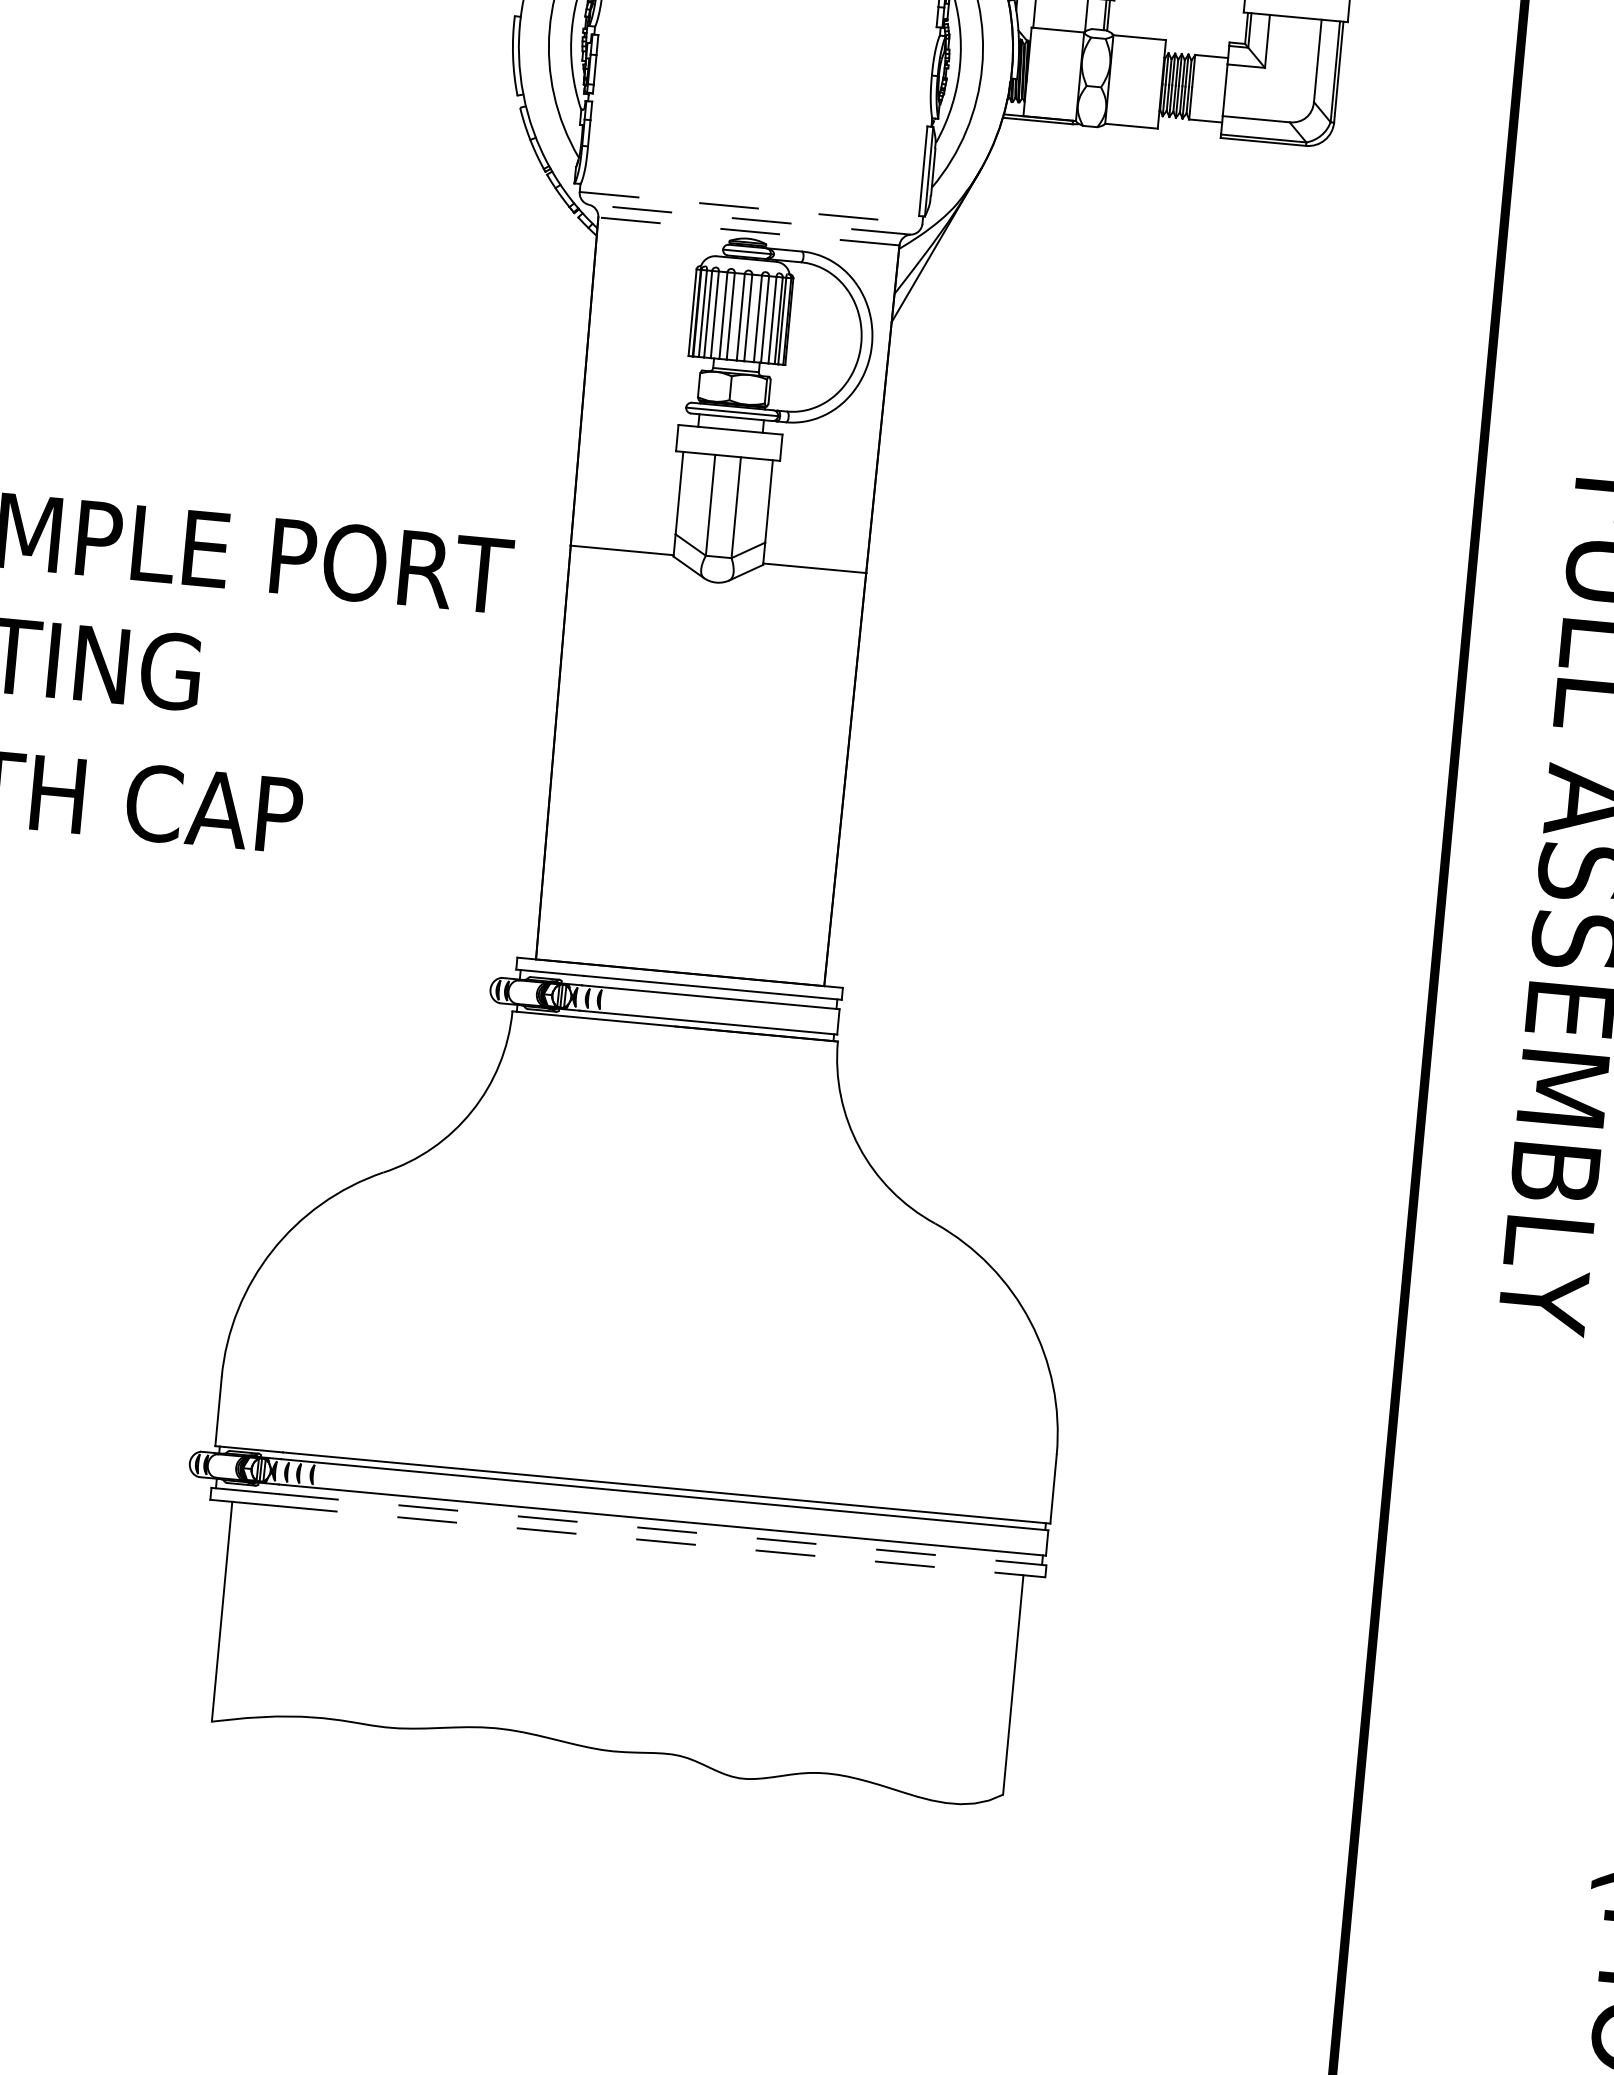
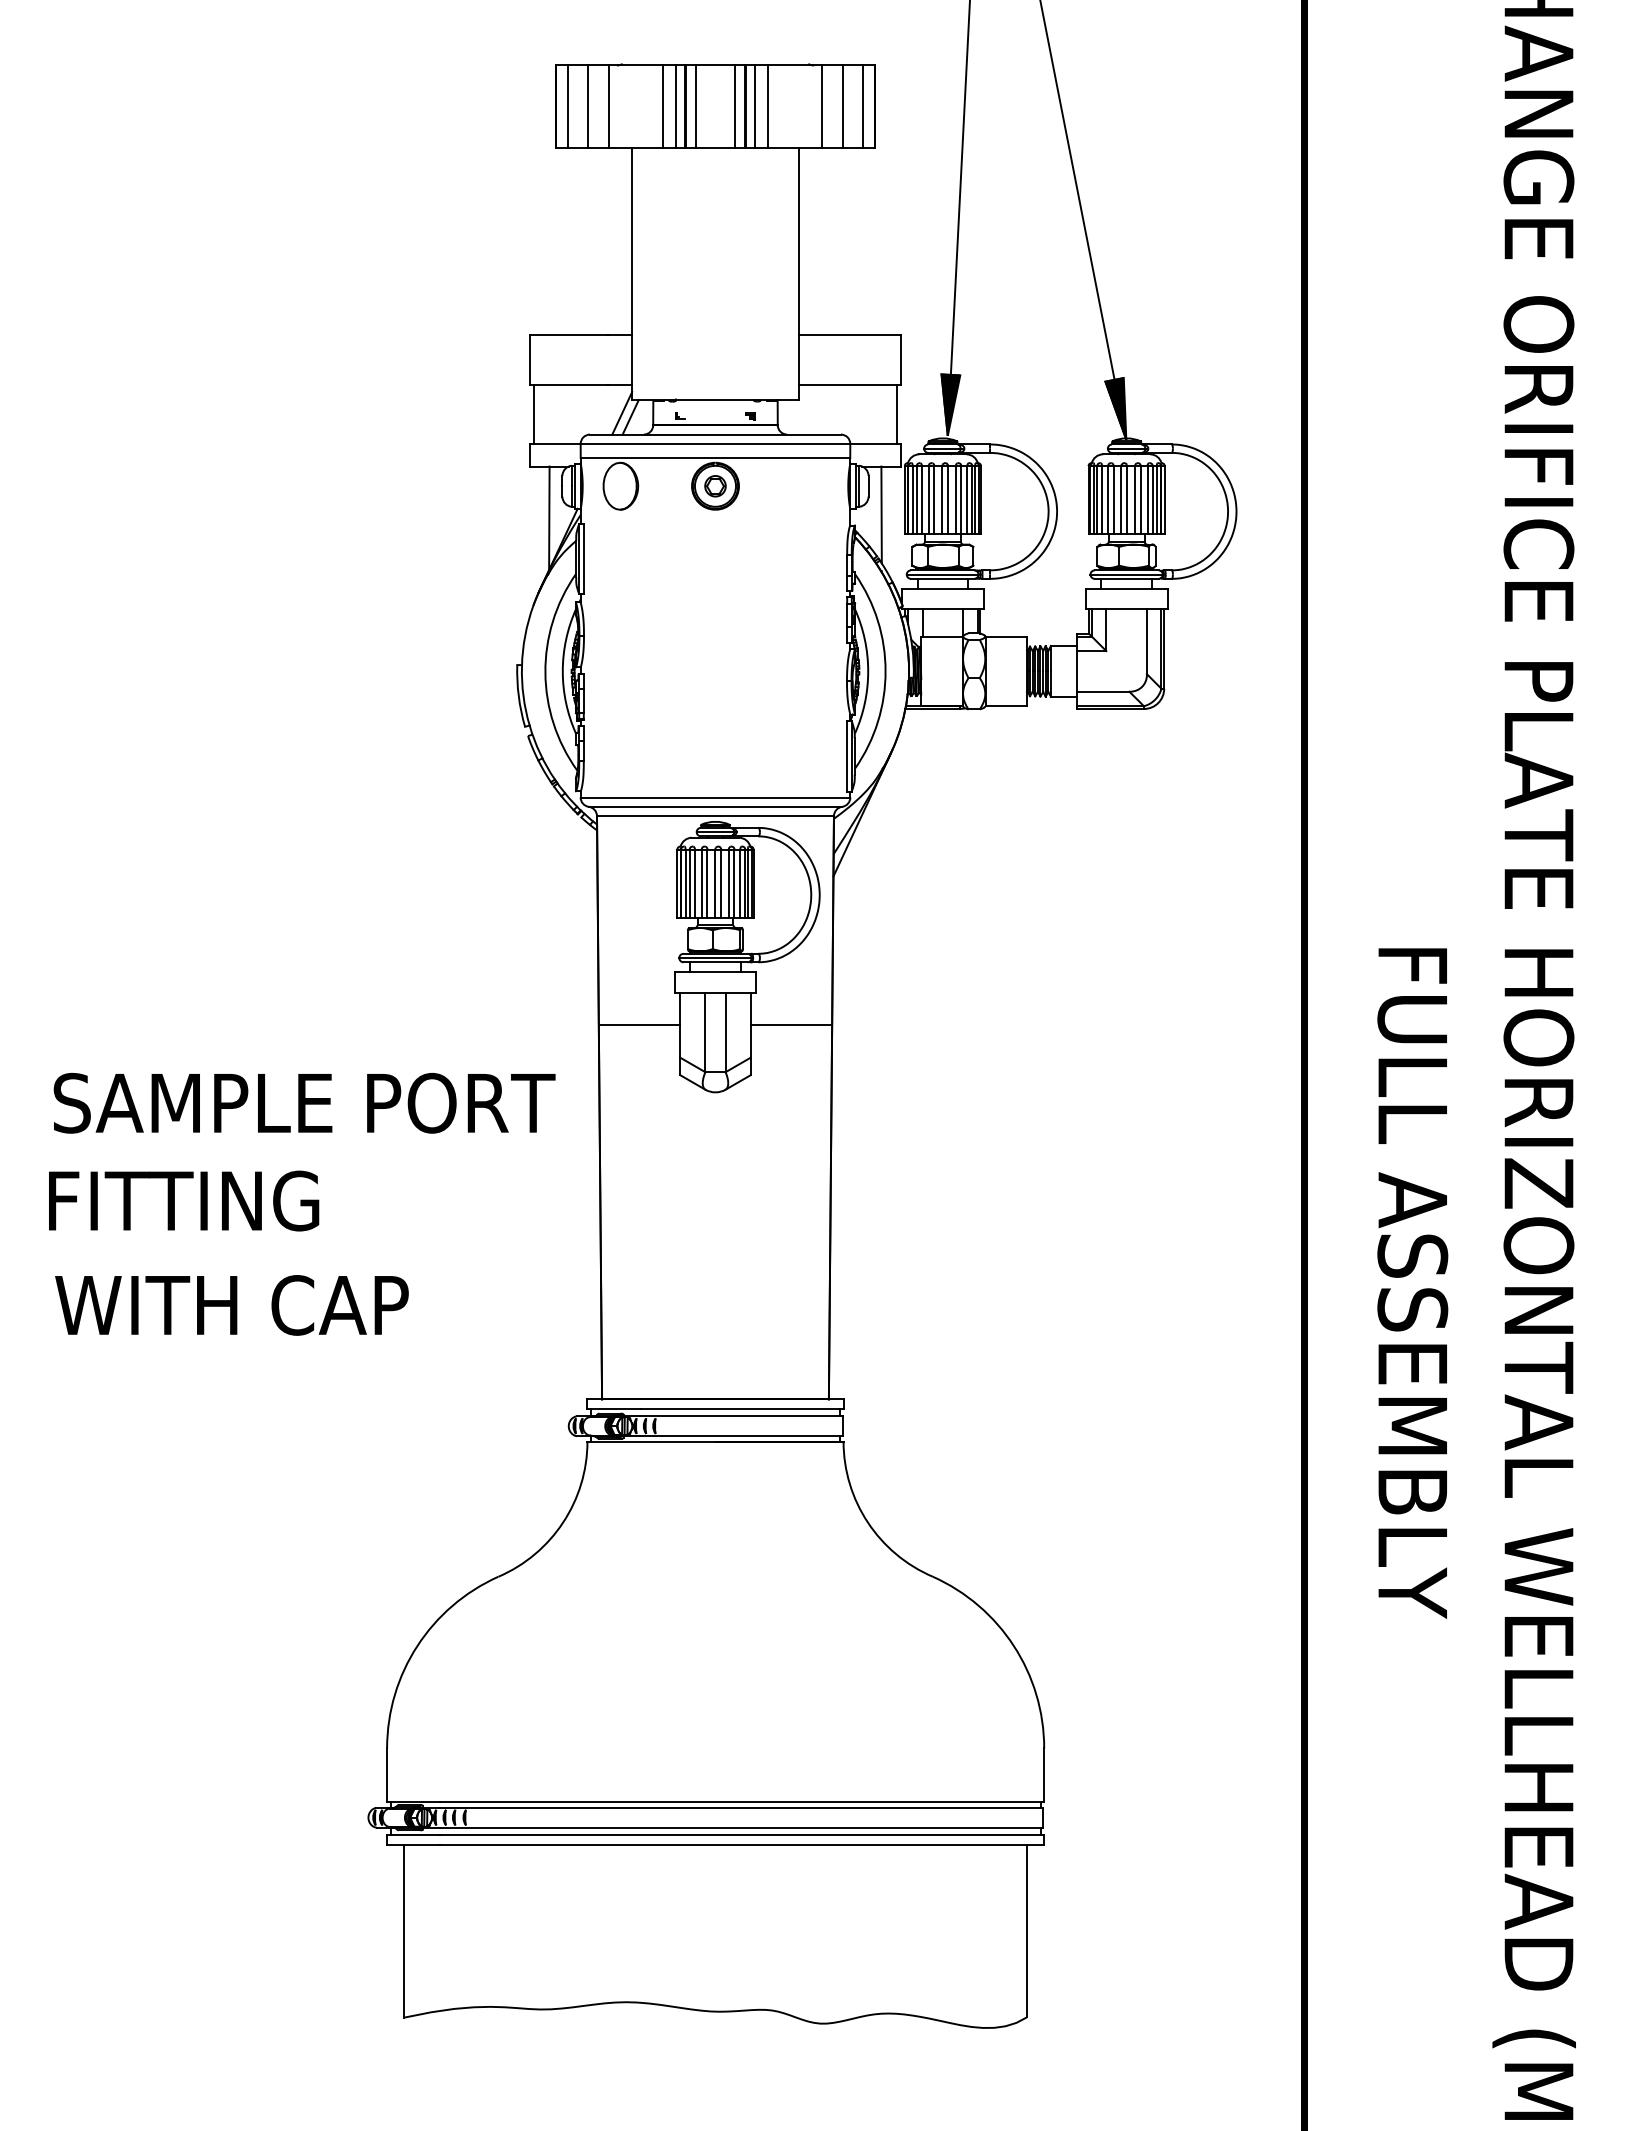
line: (751, 207) -> (715, 797), dashed -> solid
line: (750, 219) -> (715, 806), dashed -> solid
line: (747, 231) -> (714, 816), dashed -> solid
line: (621, 550) -> (639, 1025), moved
line: (815, 568) -> (791, 1025), moved
line: (663, 1530) -> (742, 1835), dashed -> solid
line: (662, 1541) -> (742, 1844), dashed -> solid

